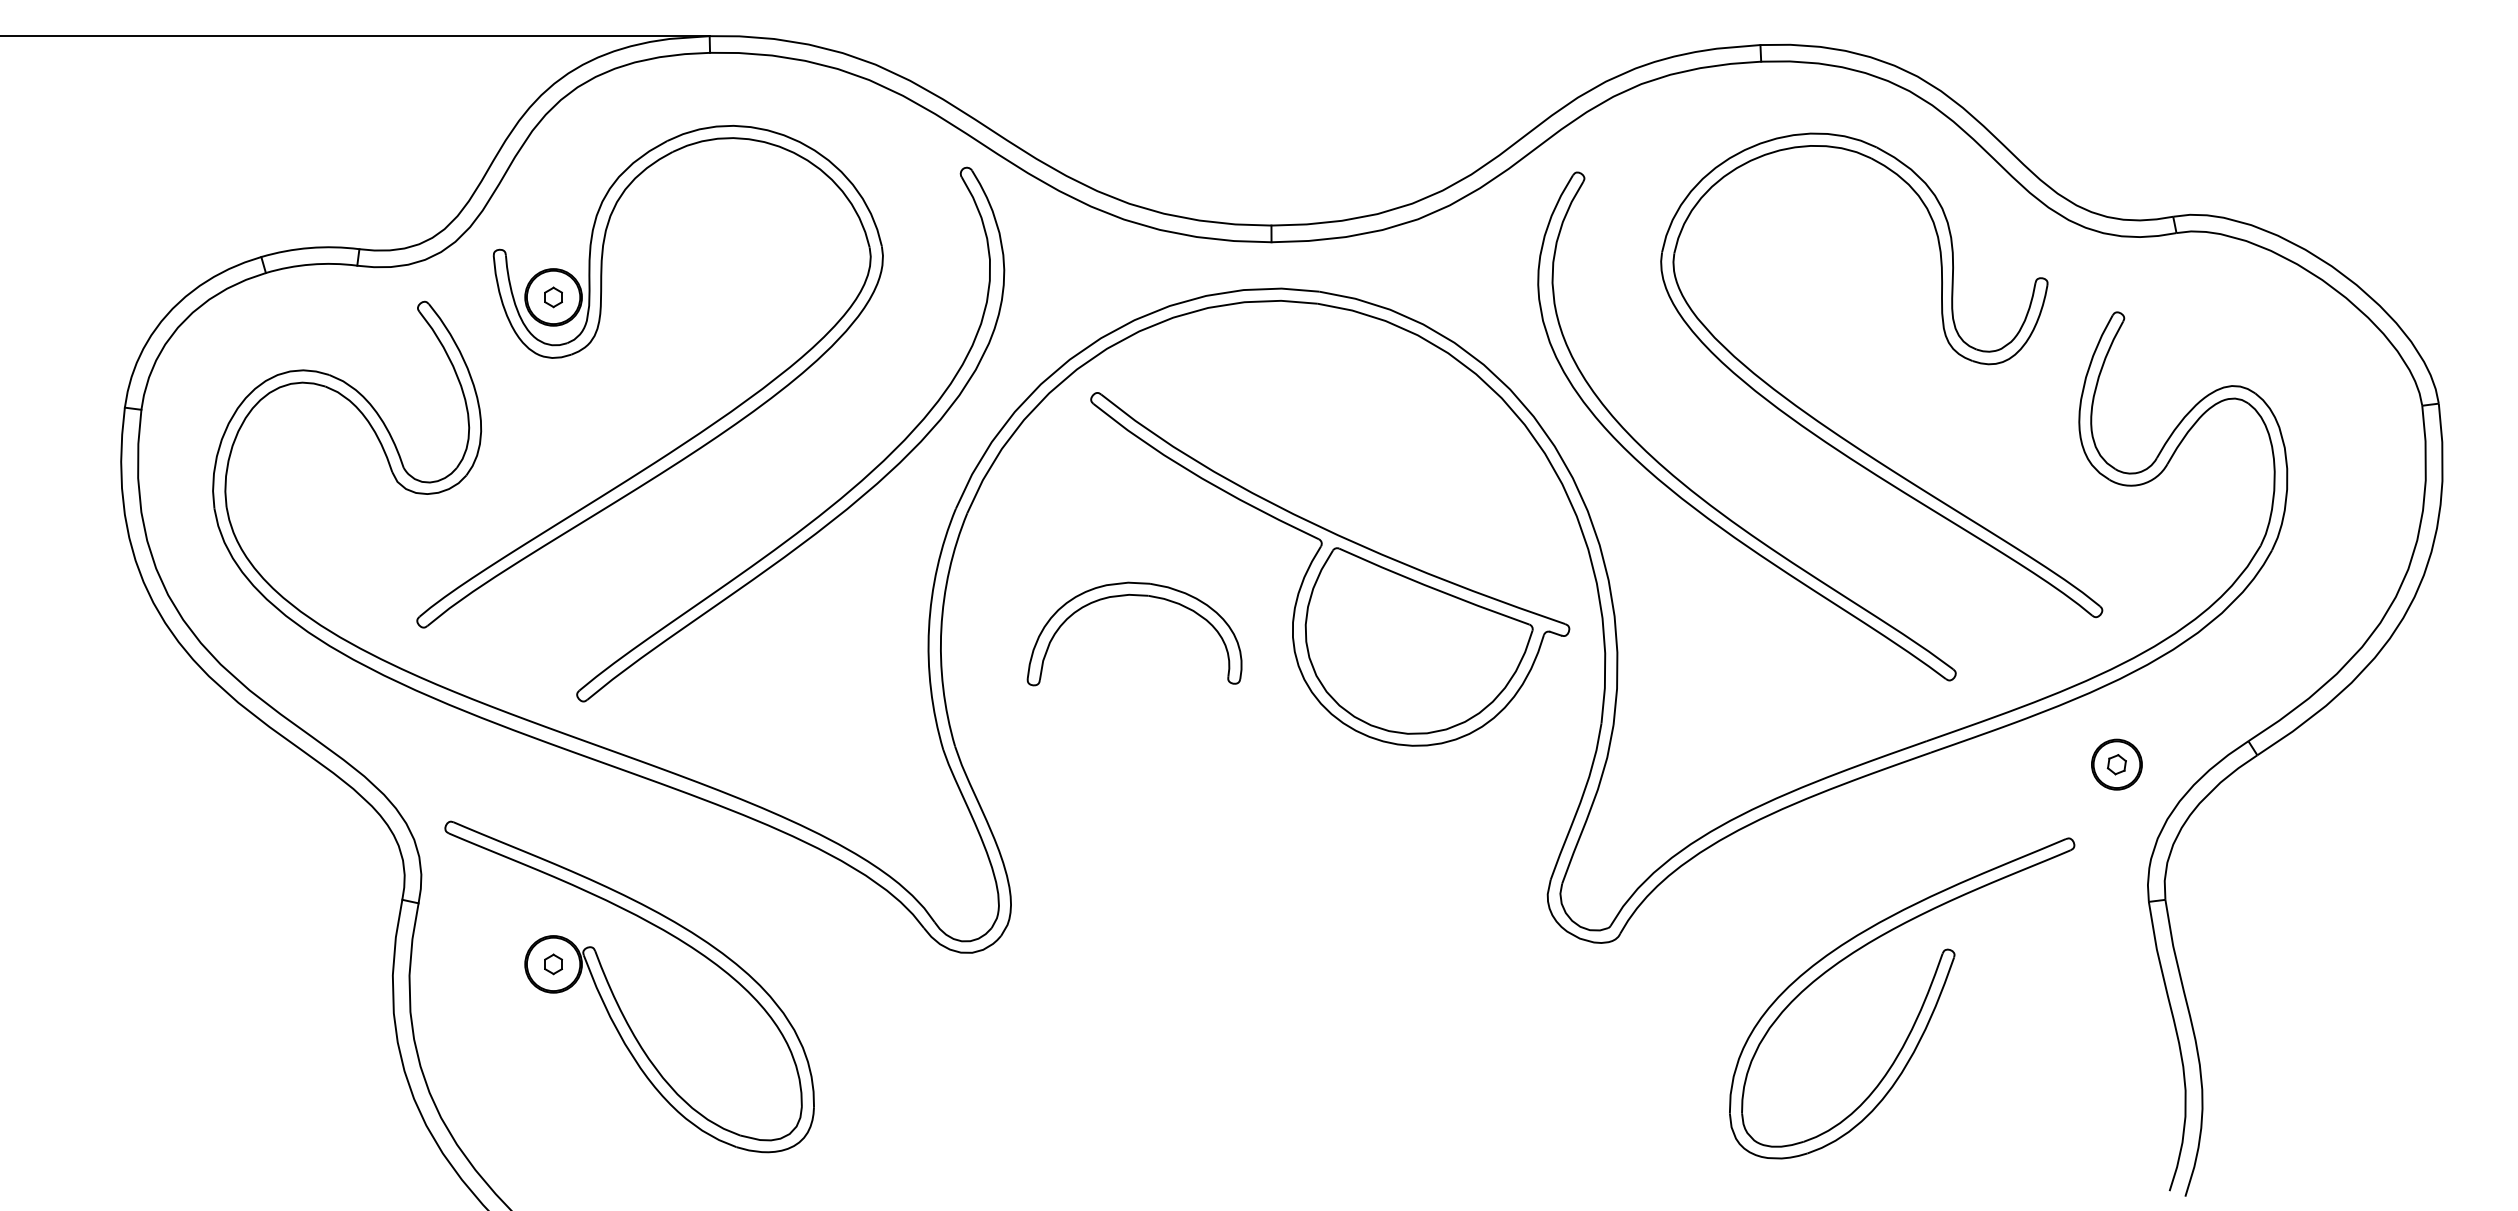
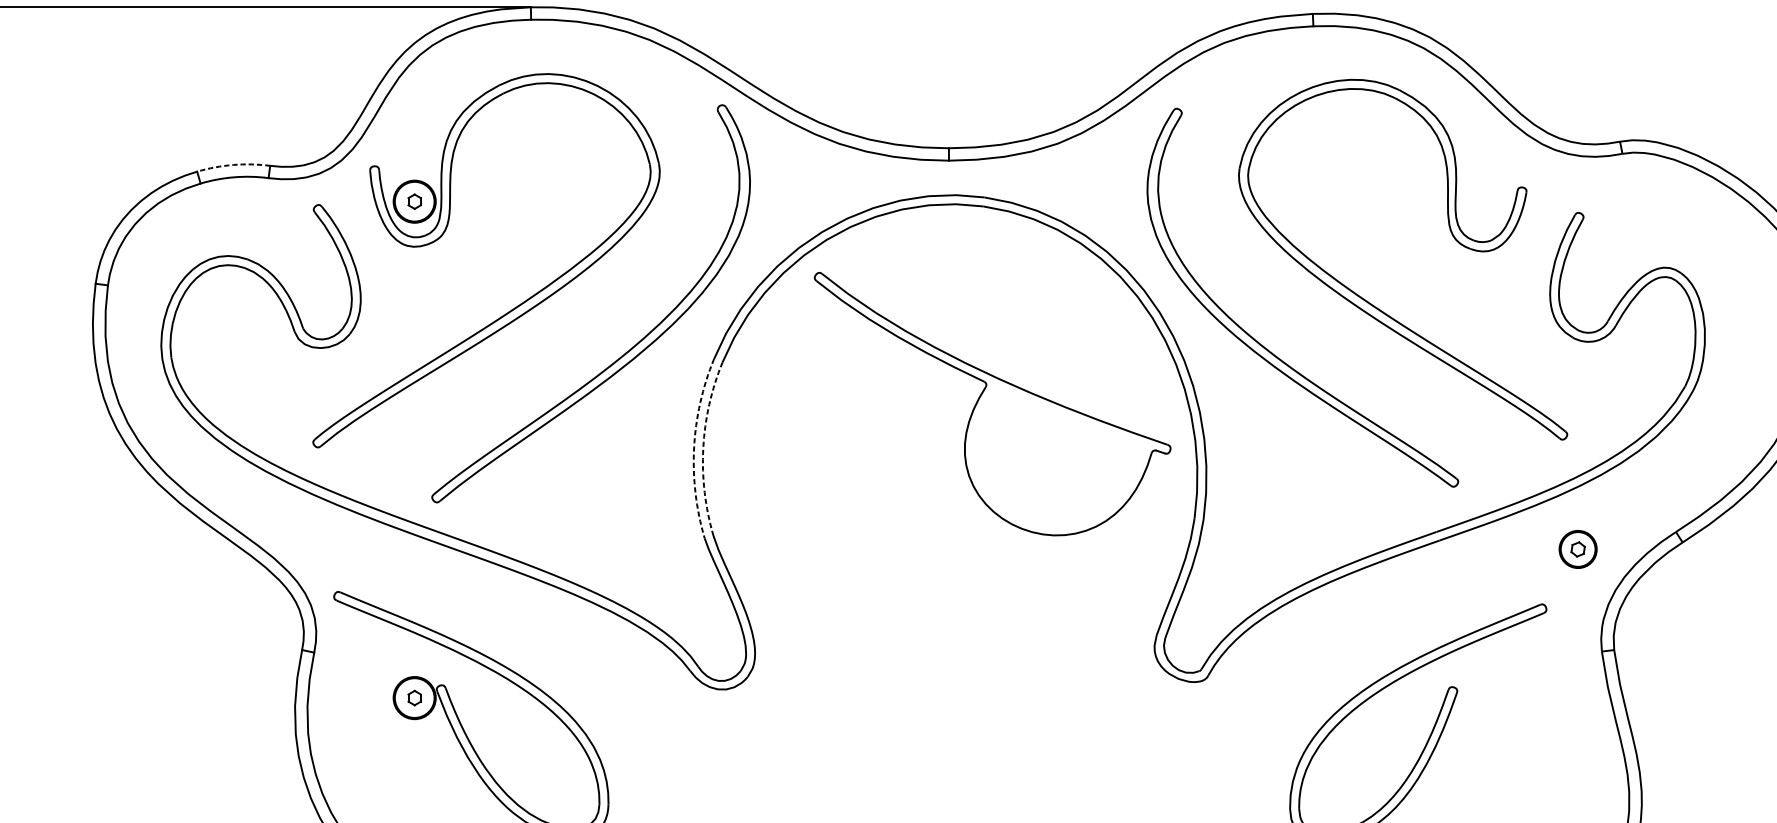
arc: (310, 248) -> (233, 165), solid -> dashed
part: (1136, 596) -> (848, 424), removed
arc: (929, 628) -> (694, 448), solid -> dashed
arc: (941, 628) -> (703, 448), solid -> dashed
part: (1418, 640) -> (1058, 457), removed

